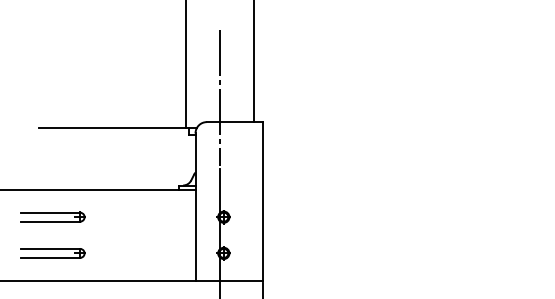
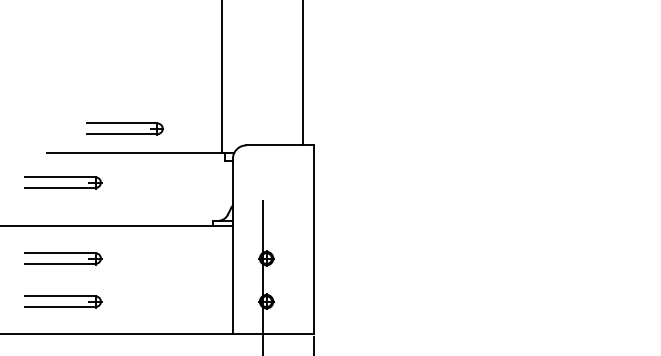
line: (220, 98) -> (262, 117), removed
part: (104, 107) -> (124, 128), added
part: (52, 153) -> (62, 182), added

